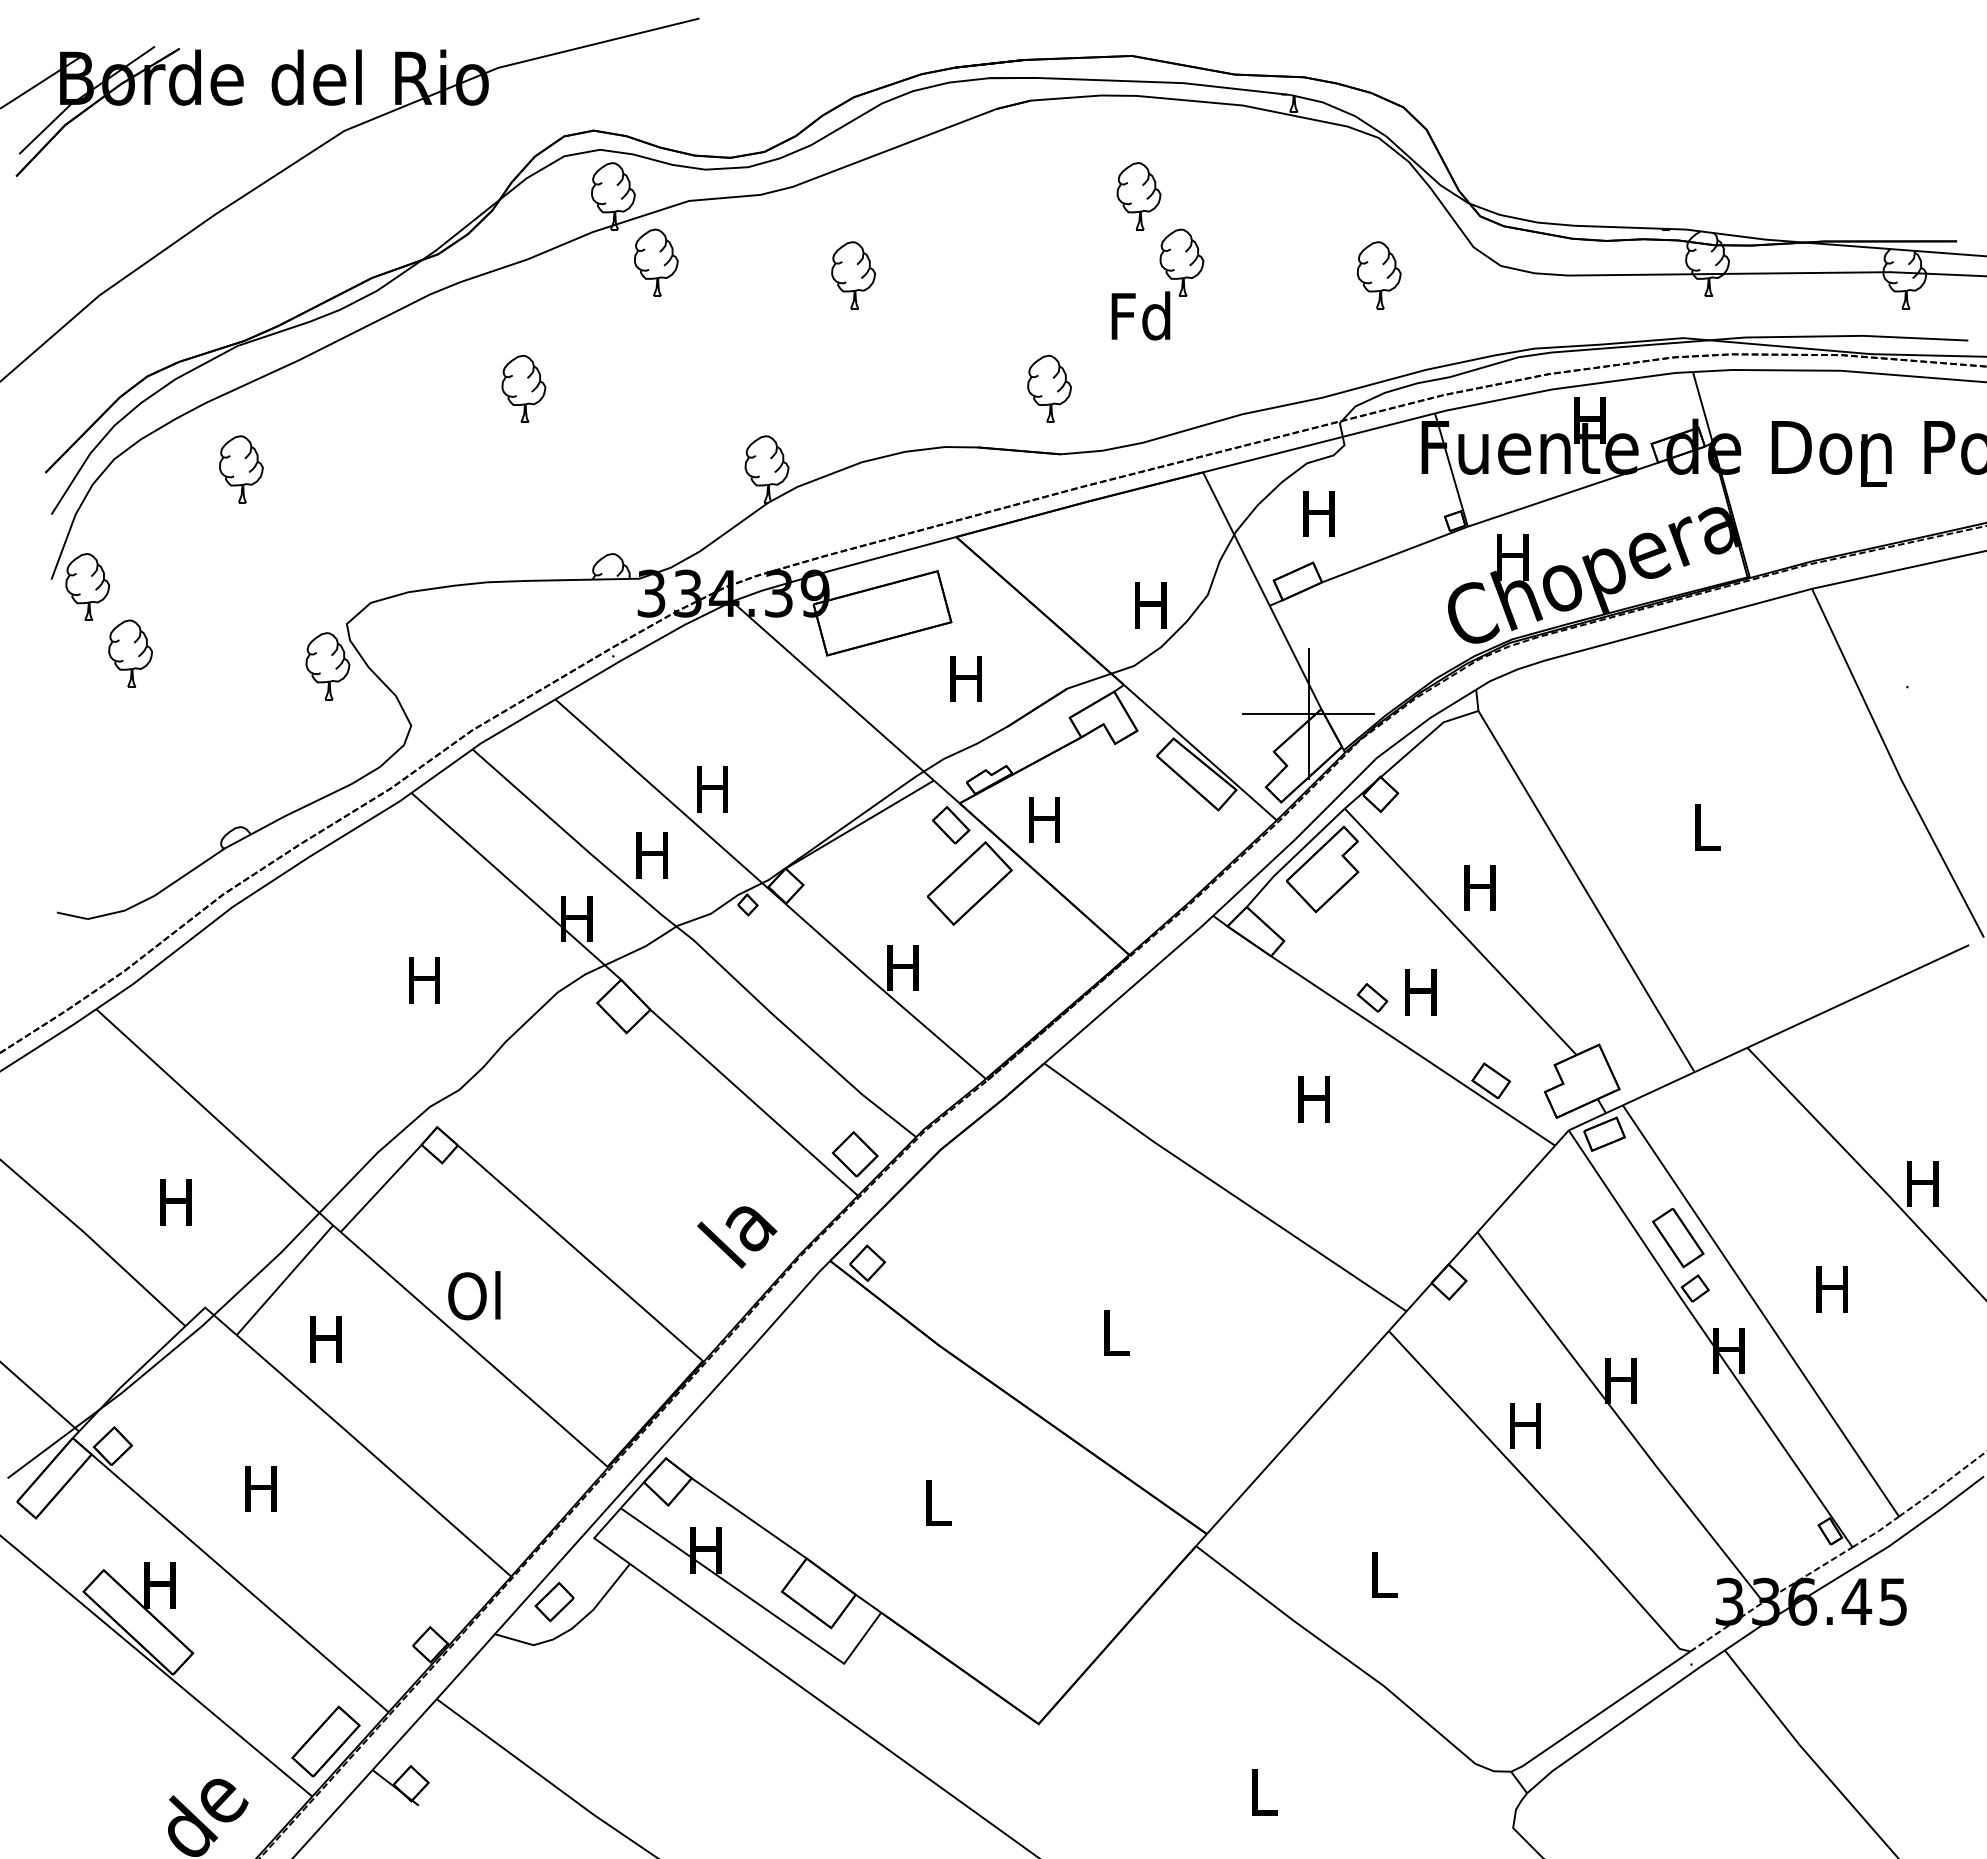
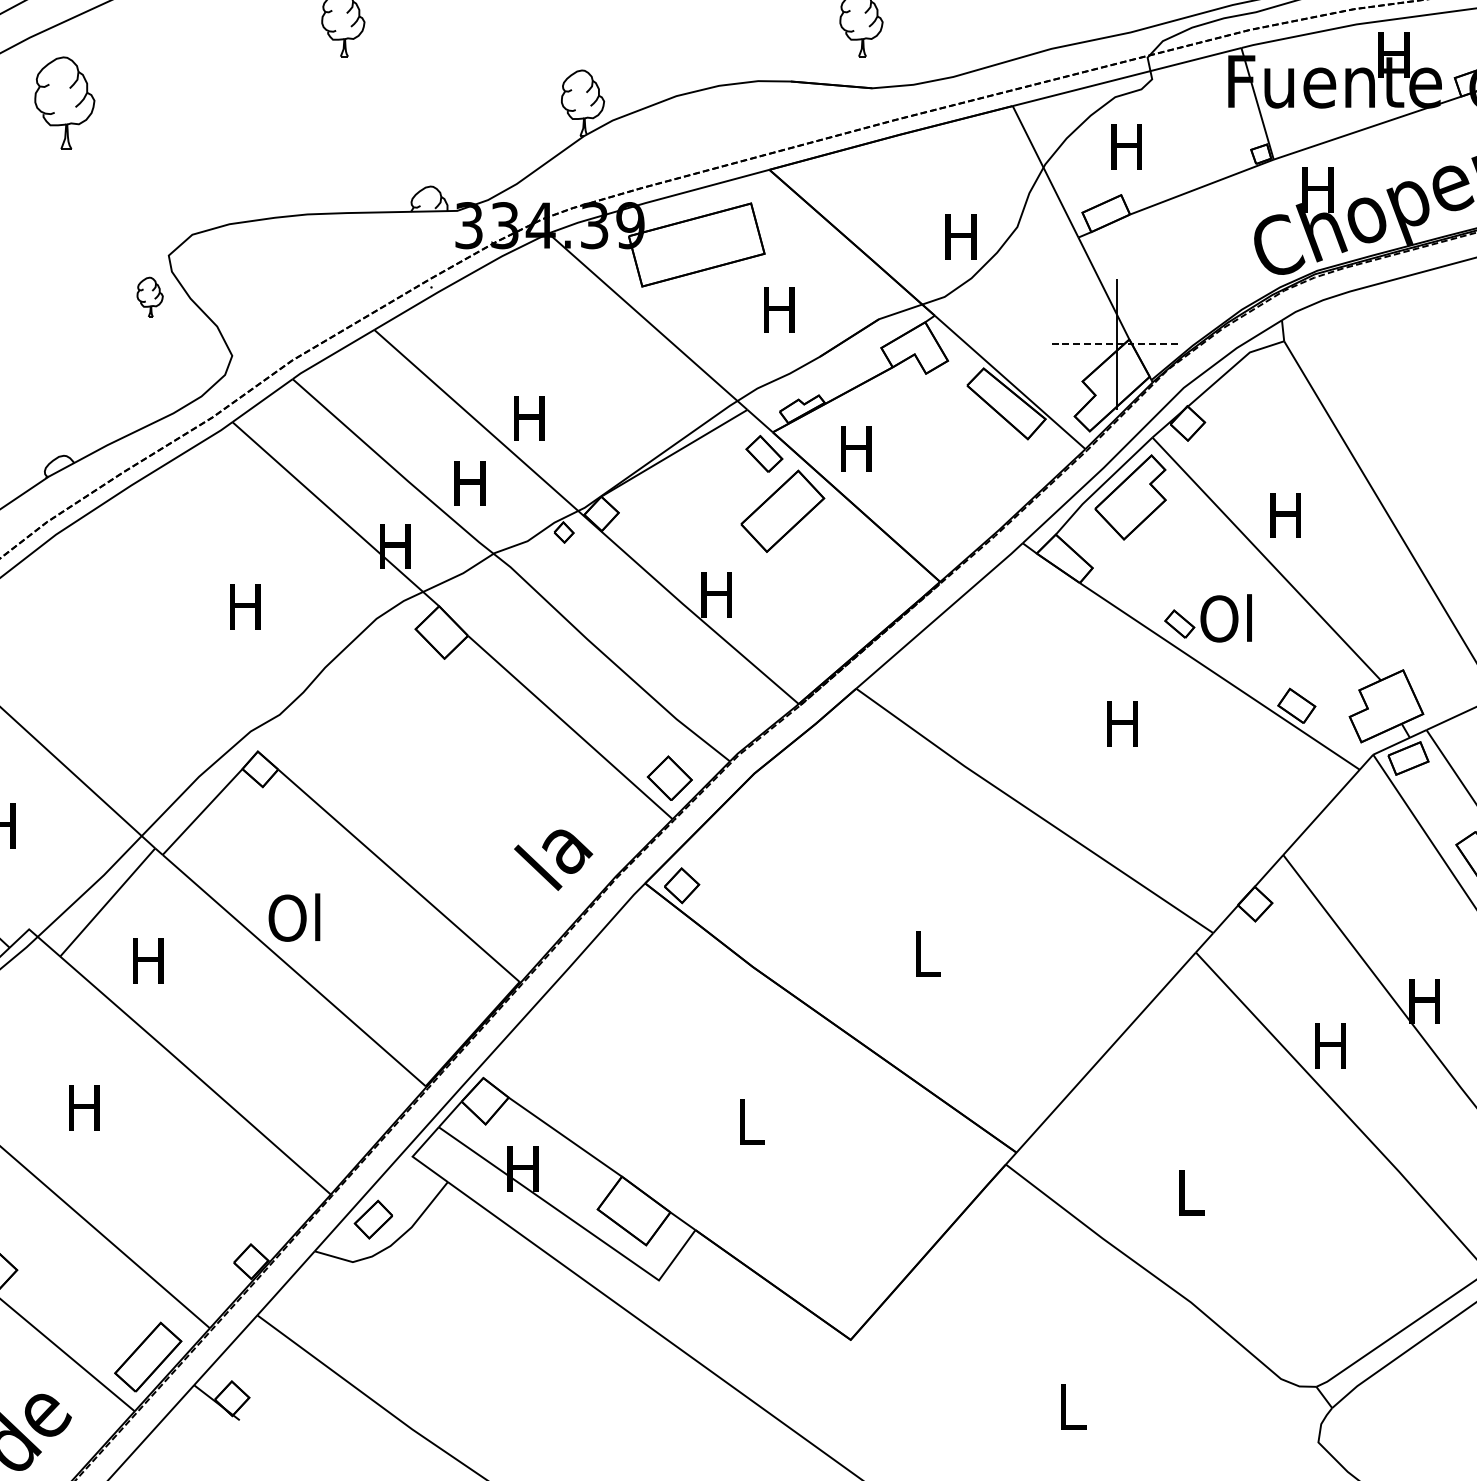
part: (241, 469) -> (64, 103), size x1.4
part: (327, 666) -> (149, 297), size x0.6
line: (1309, 713) -> (1117, 343), solid -> dashed
text: (1419, 991) -> (1226, 617), H -> Ol

